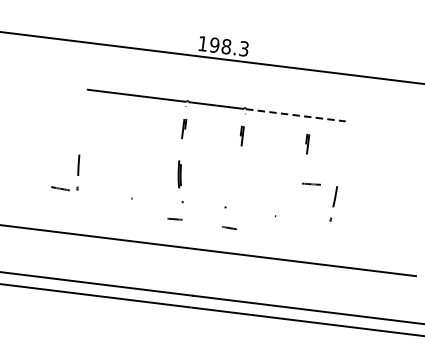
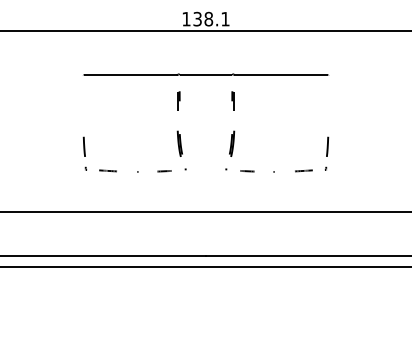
text: (229, 46) -> (211, 18), 198.3 -> 138.1
line: (295, 115) -> (281, 75), dashed -> solid
line: (306, 143) -> (294, 100), removed
line: (235, 180) -> (232, 143), added
line: (311, 183) -> (303, 170), moved
line: (60, 188) -> (107, 170), moved
line: (175, 219) -> (164, 171), moved
line: (229, 228) -> (247, 171), moved

